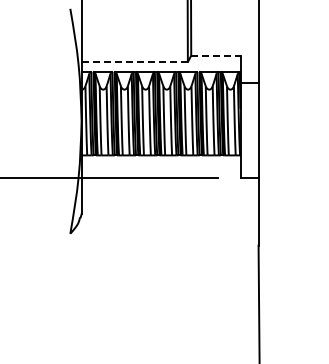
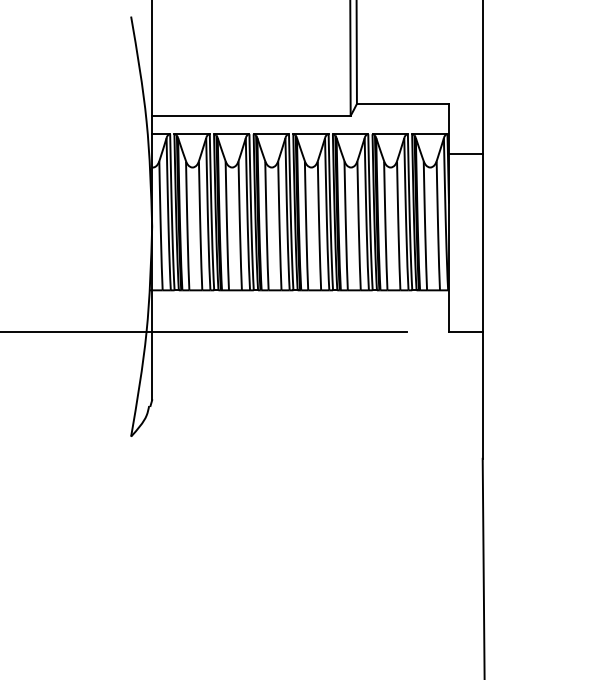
line: (215, 55) -> (402, 103), dashed -> solid
line: (134, 61) -> (250, 114), dashed -> solid

